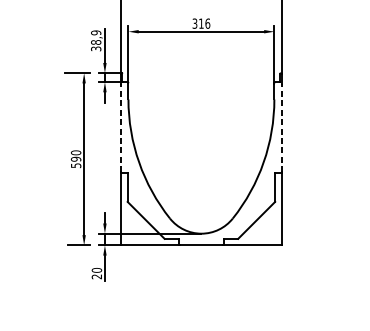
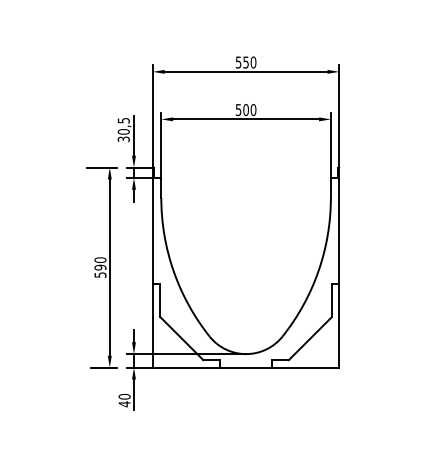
text: (201, 24) -> (246, 110), 316 -> 500
text: (95, 36) -> (123, 125), 38,9 -> 30,5
line: (120, 127) -> (152, 230), dashed -> solid
line: (281, 127) -> (339, 230), dashed -> solid
text: (96, 277) -> (124, 404), 20 -> 40

